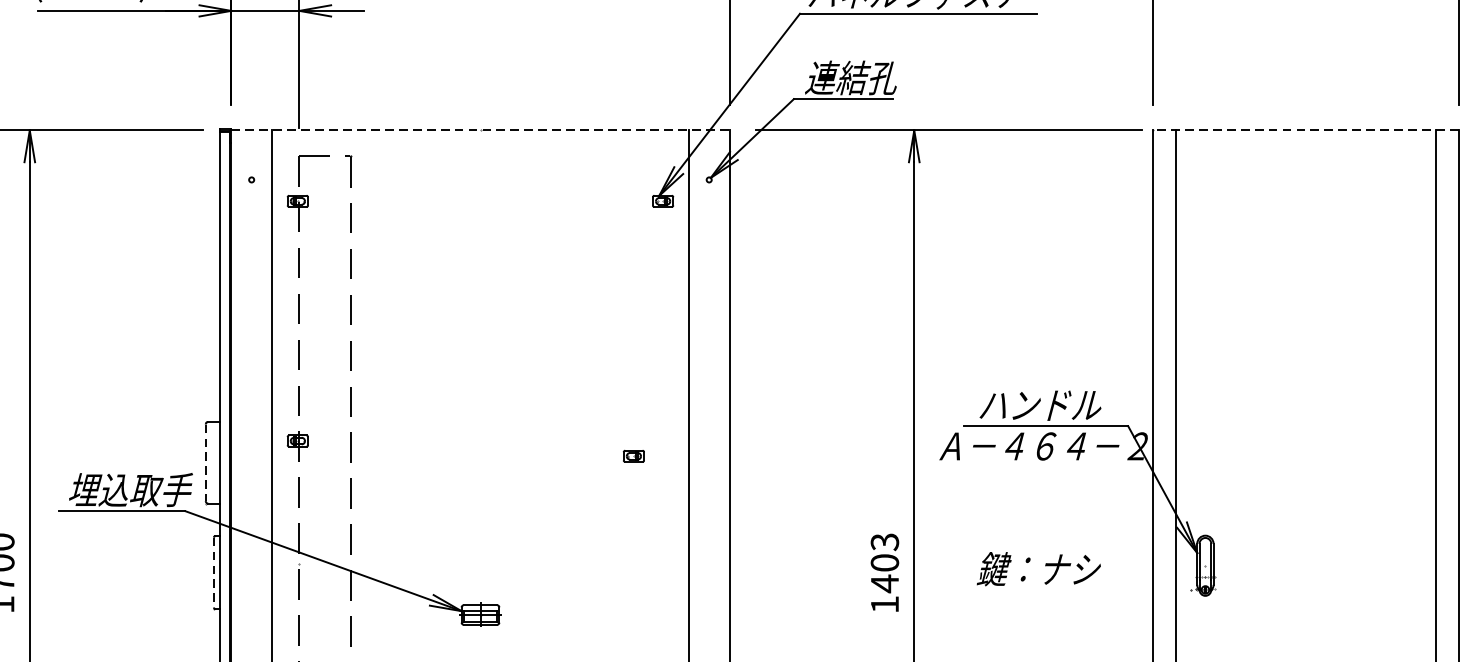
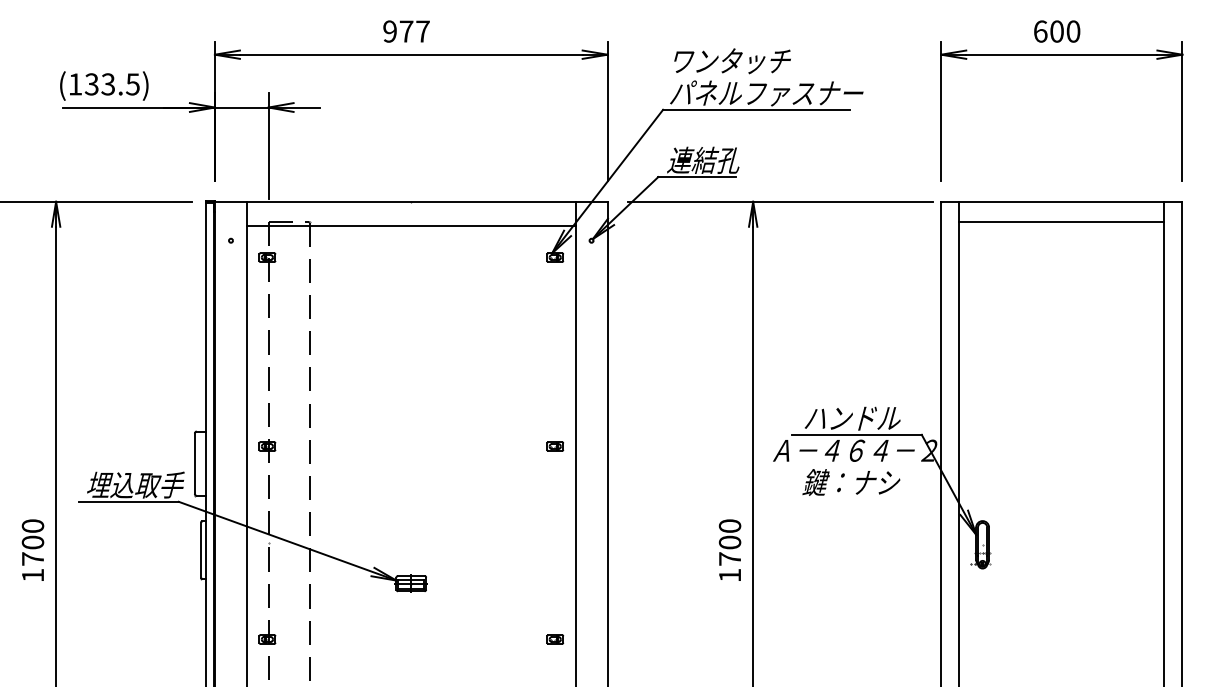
line: (480, 130) -> (411, 201), dashed -> solid
line: (1305, 130) -> (1061, 201), dashed -> solid
line: (1305, 155) -> (1061, 221), added
line: (480, 160) -> (411, 225), added
part: (634, 456) -> (555, 446), moved
line: (205, 463) -> (194, 464), dashed -> solid
text: (885, 562) -> (730, 542), 1403 -> 1700
text: (1039, 569) -> (851, 482), moved
line: (214, 572) -> (201, 550), dashed -> solid

